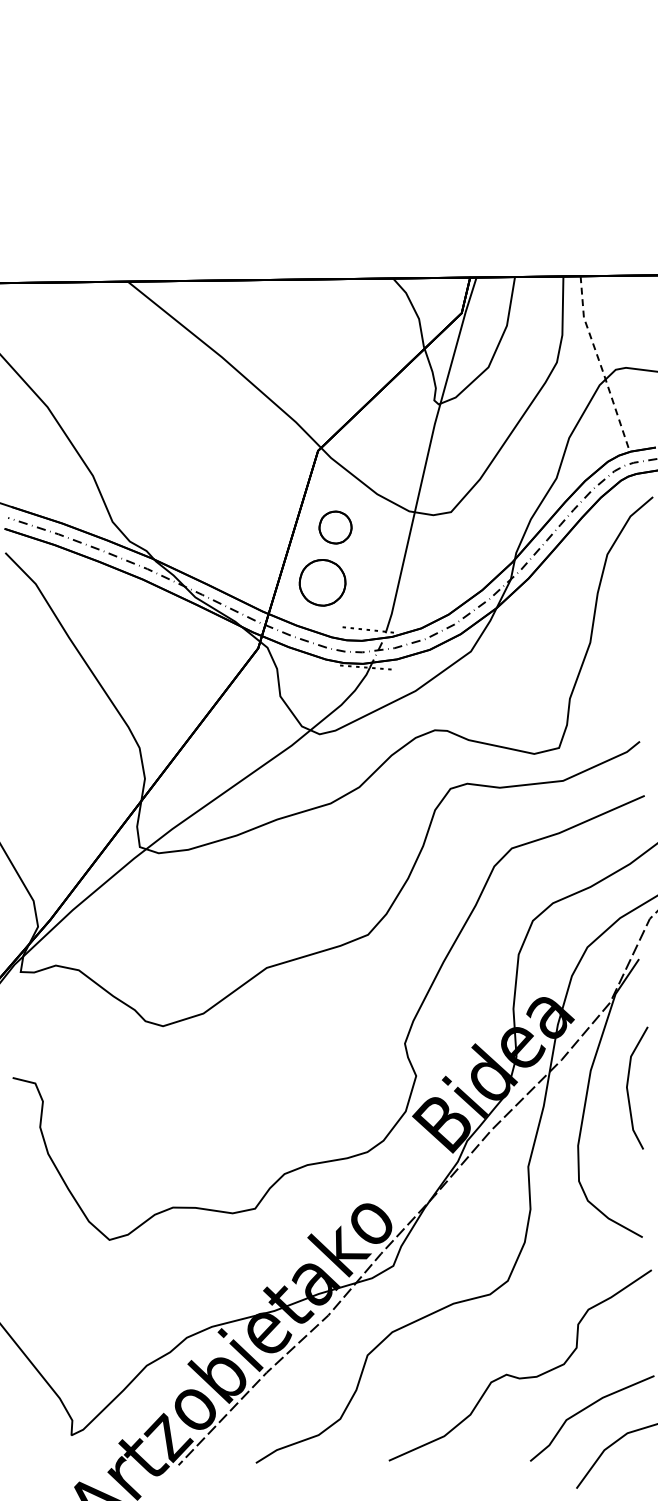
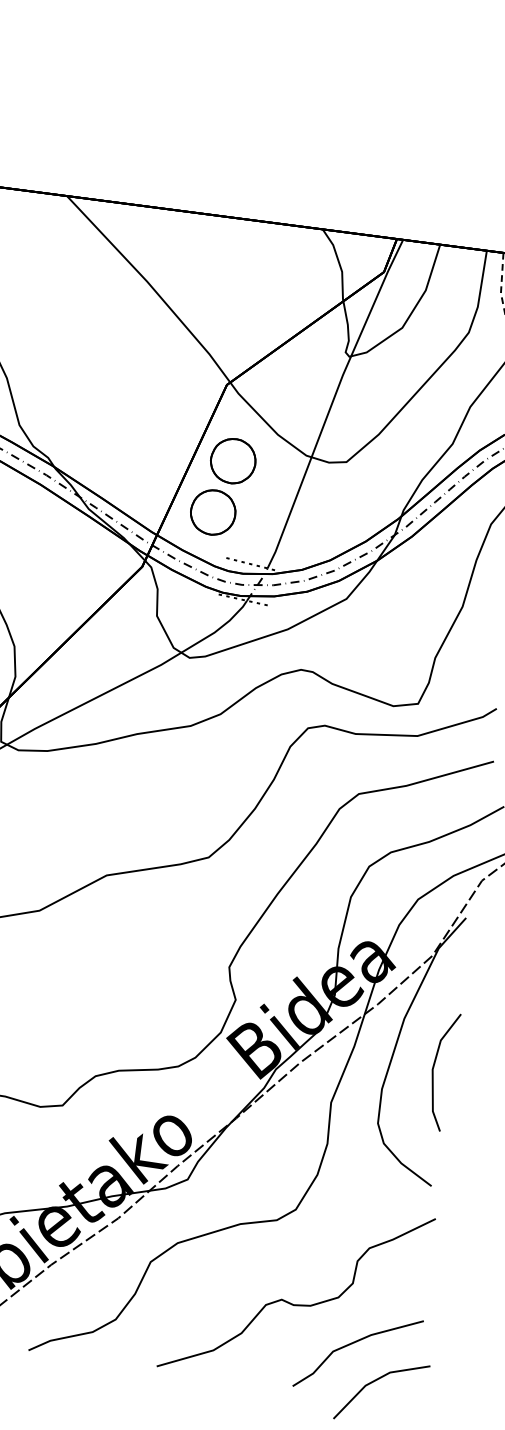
part: (335, 527) -> (233, 461), size x1.43
line: (628, 1085) -> (434, 1067), moved

